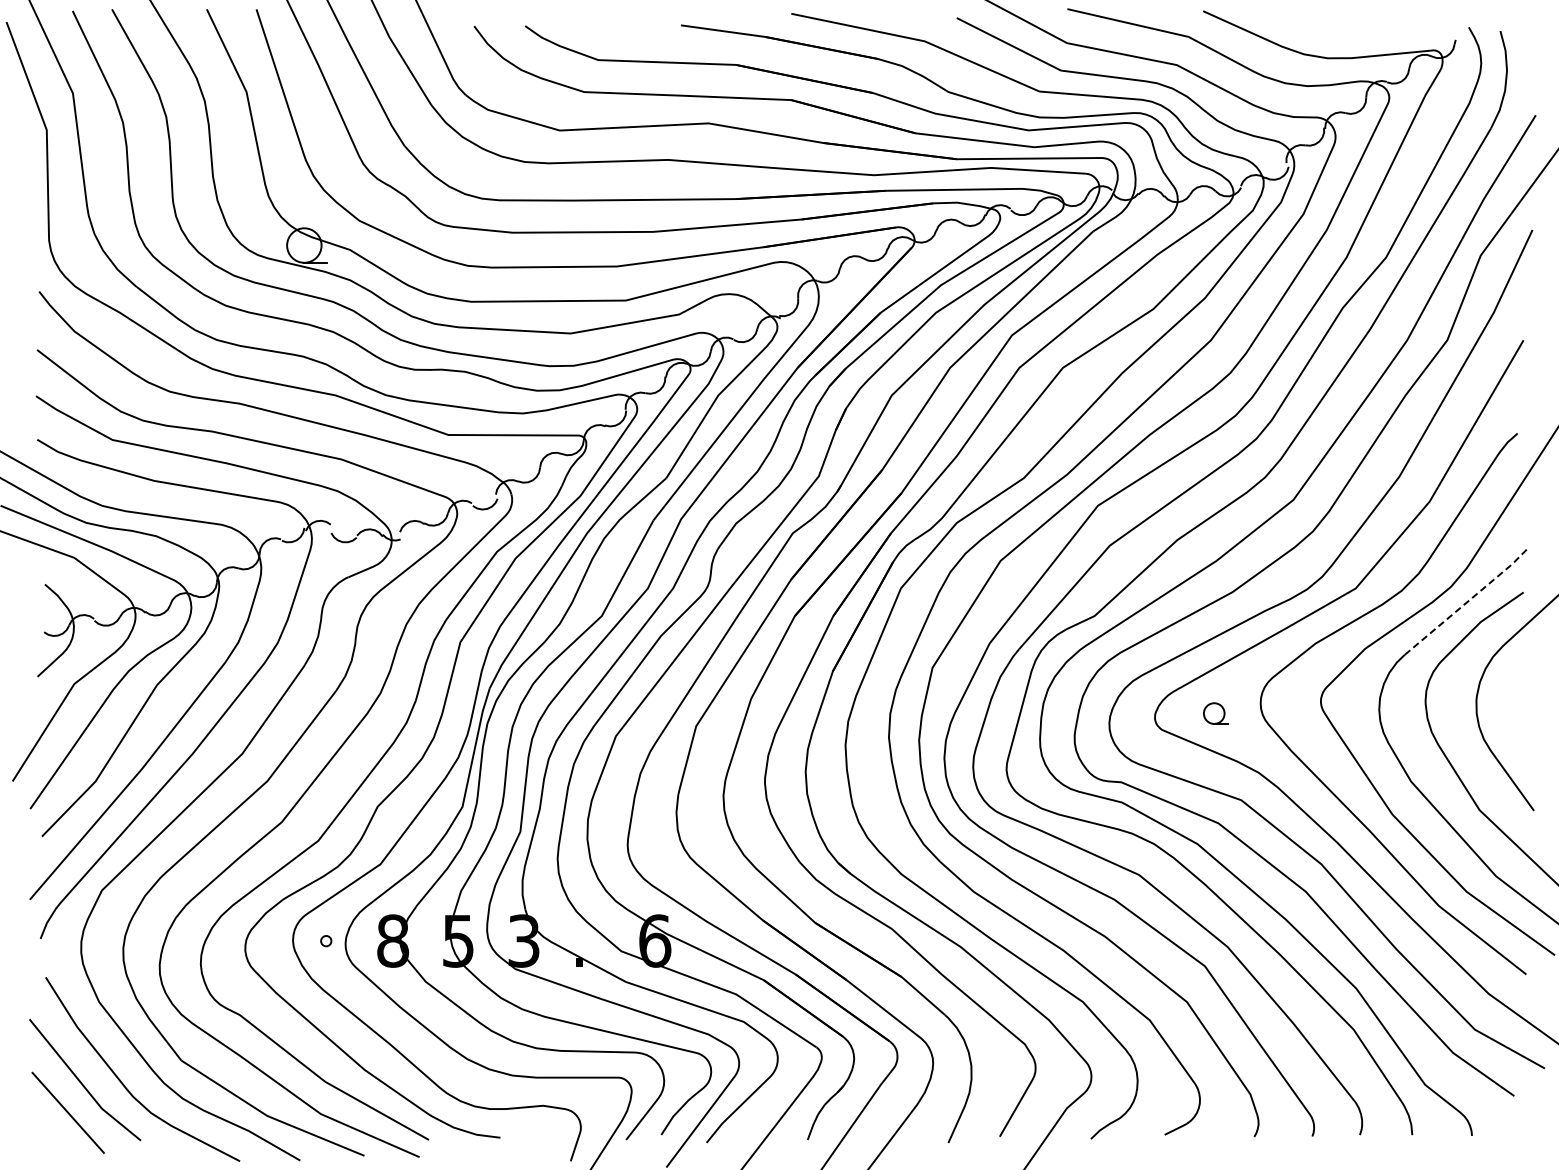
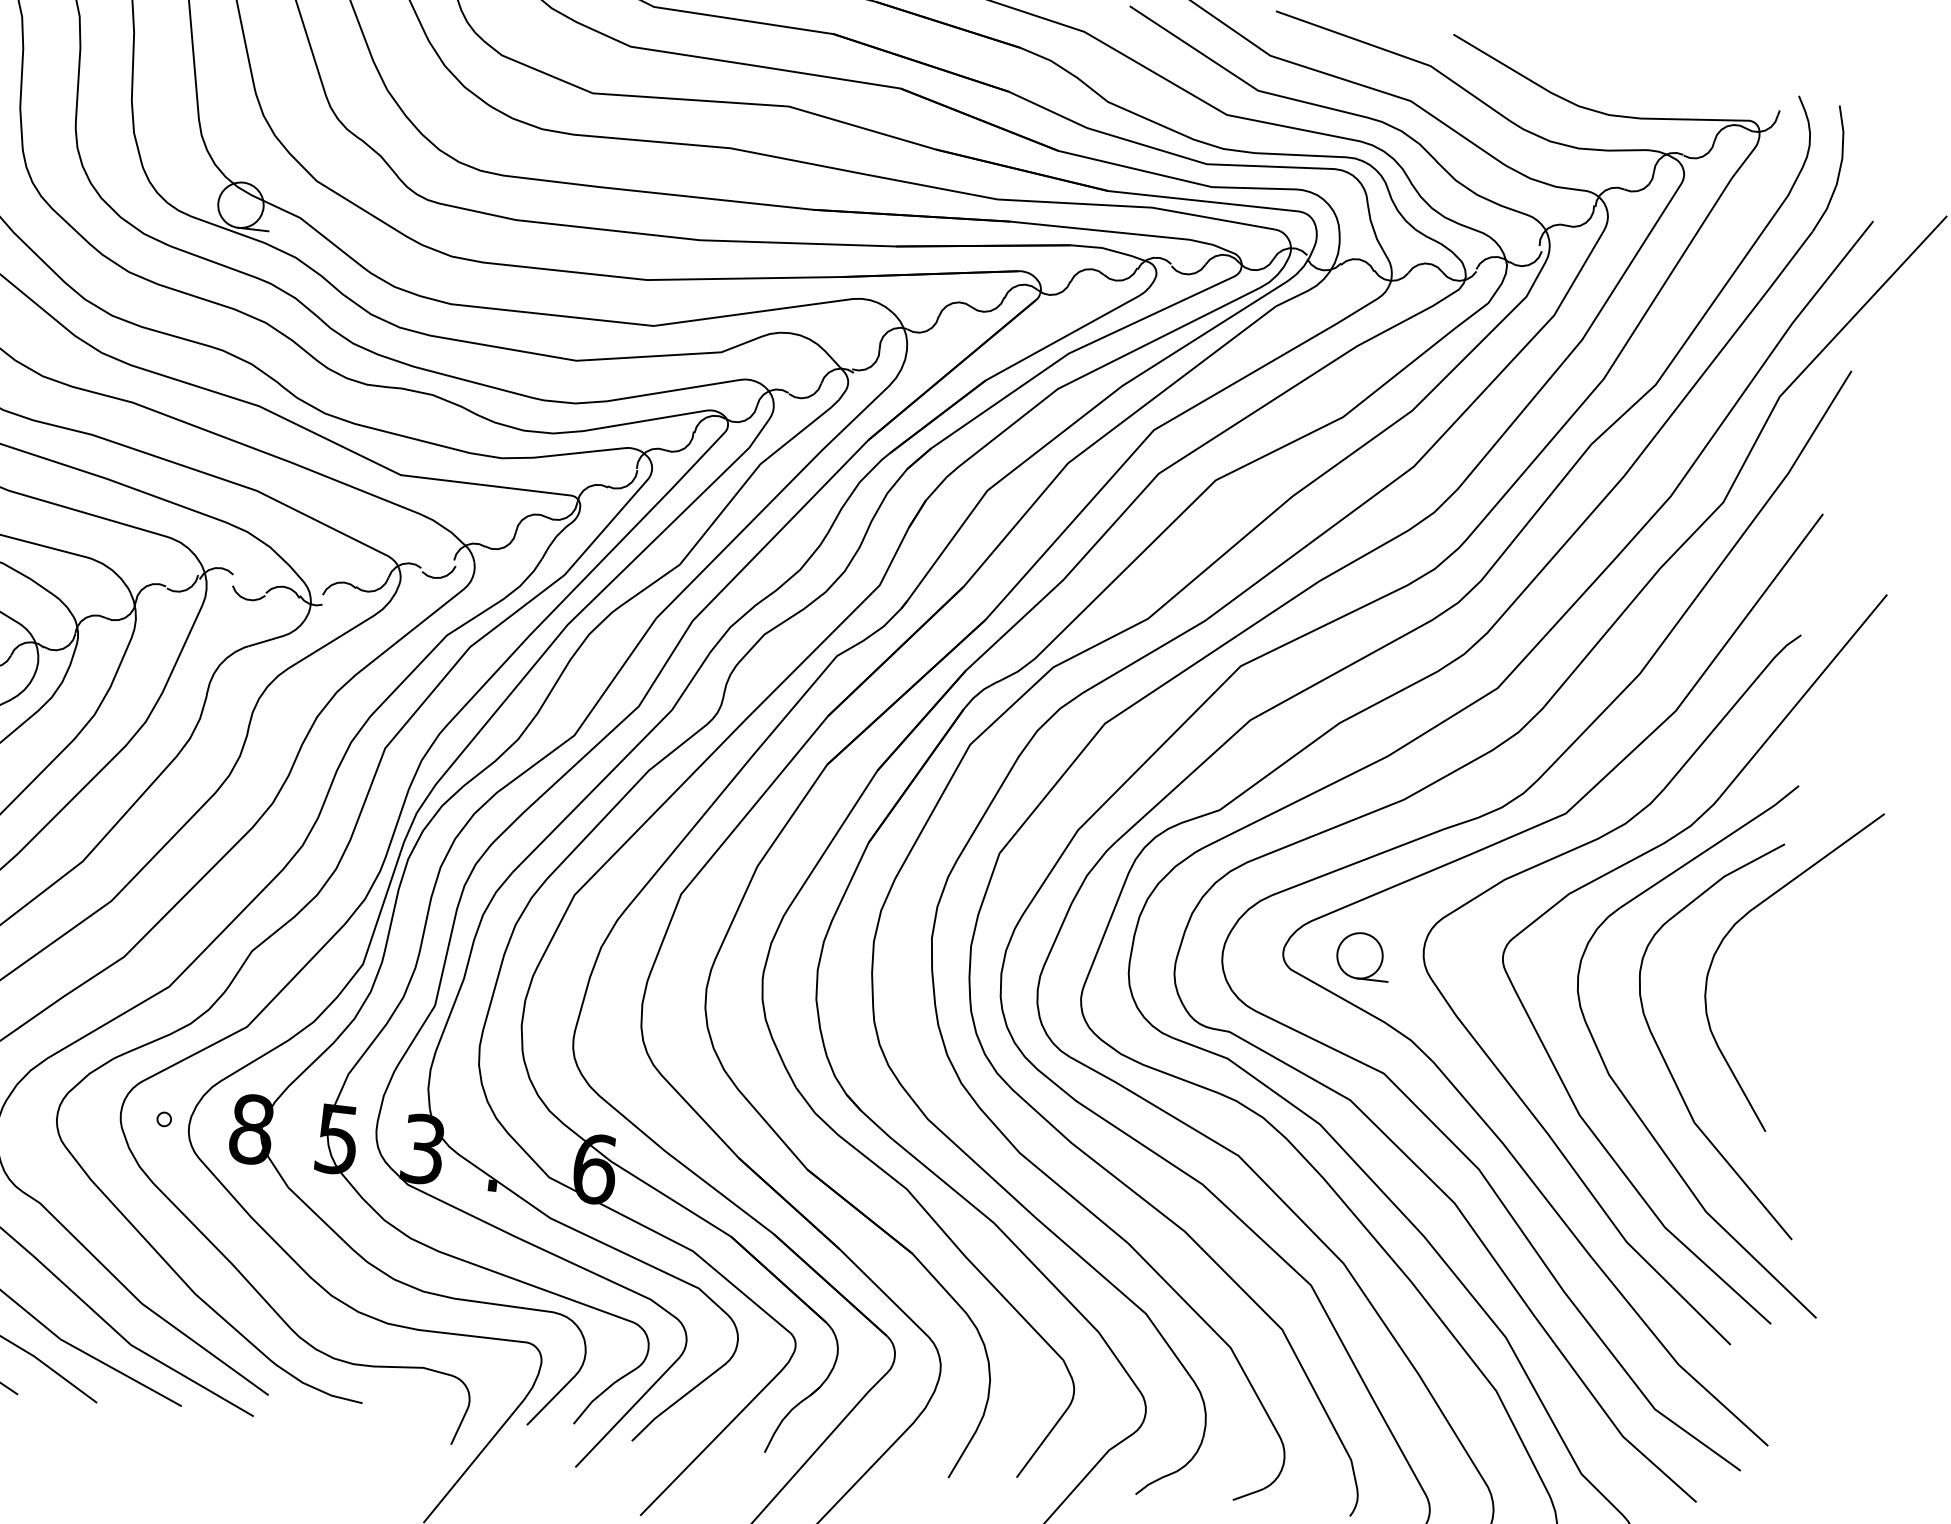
line: (1468, 600) -> (1711, 846), dashed -> solid
part: (1215, 713) -> (1363, 956), size x1.67

